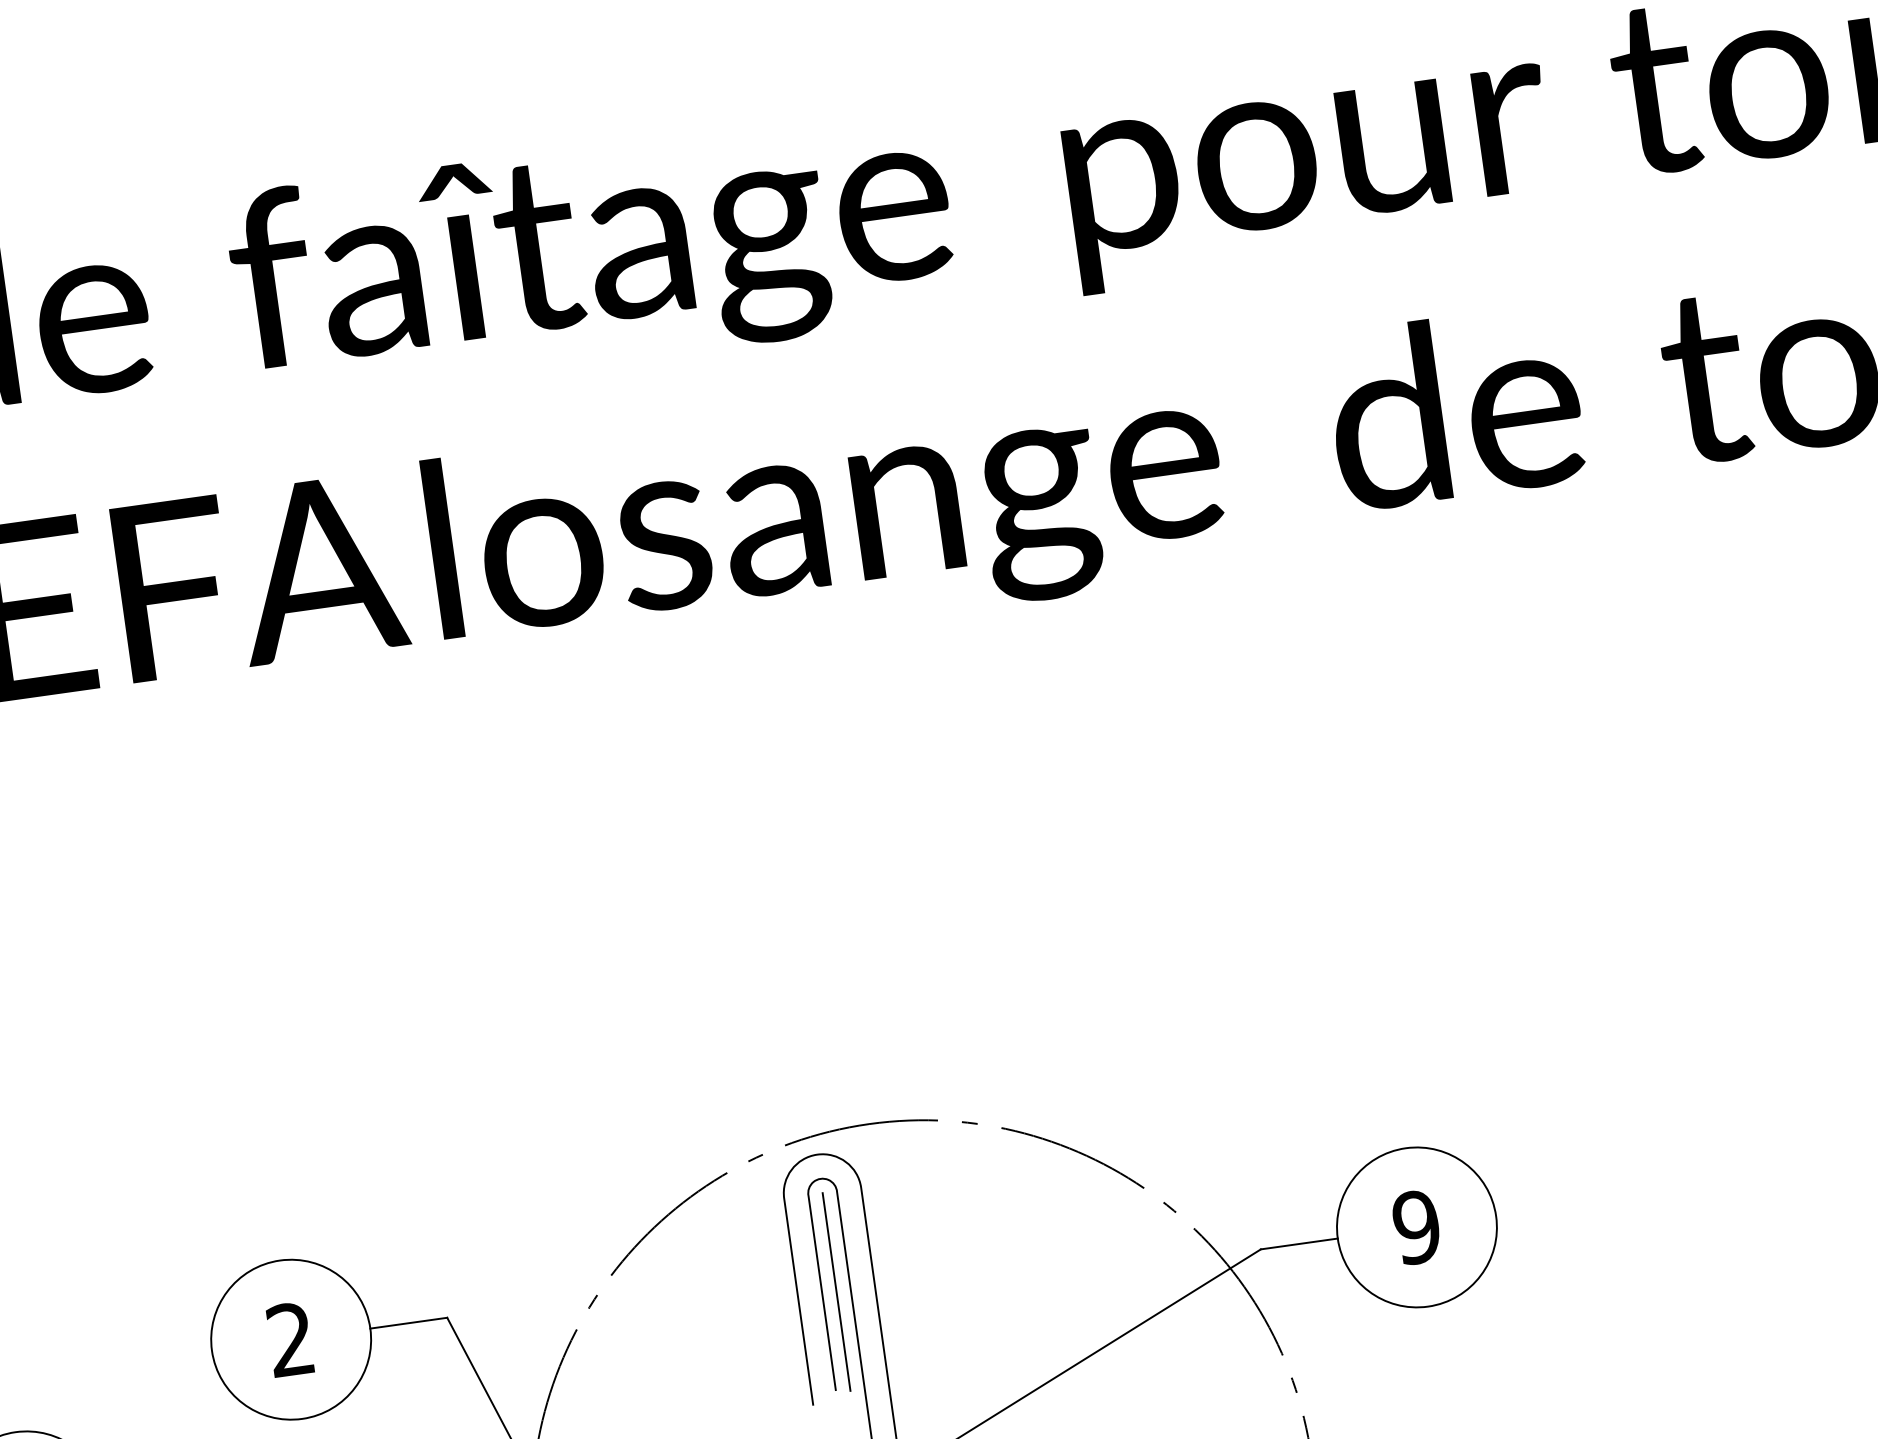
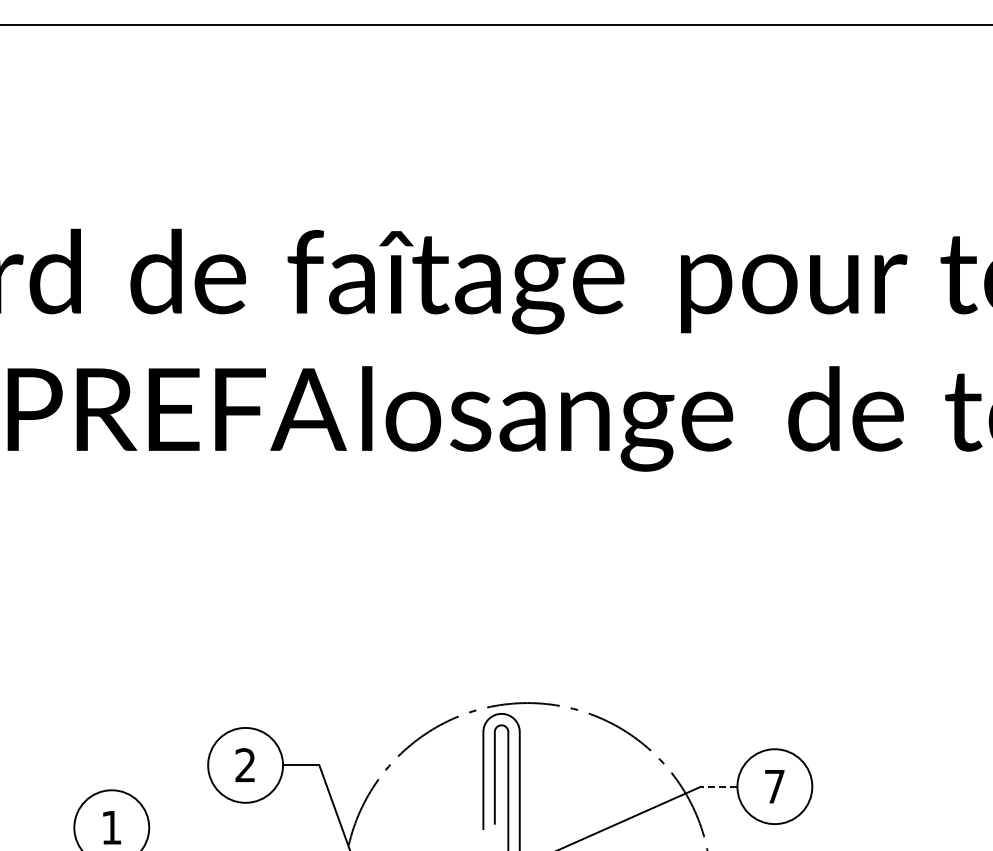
text: (1416, 1227) -> (774, 786), 9 -> 7
line: (1297, 1243) -> (718, 786), solid -> dashed
line: (836, 1291) -> (501, 778), removed

